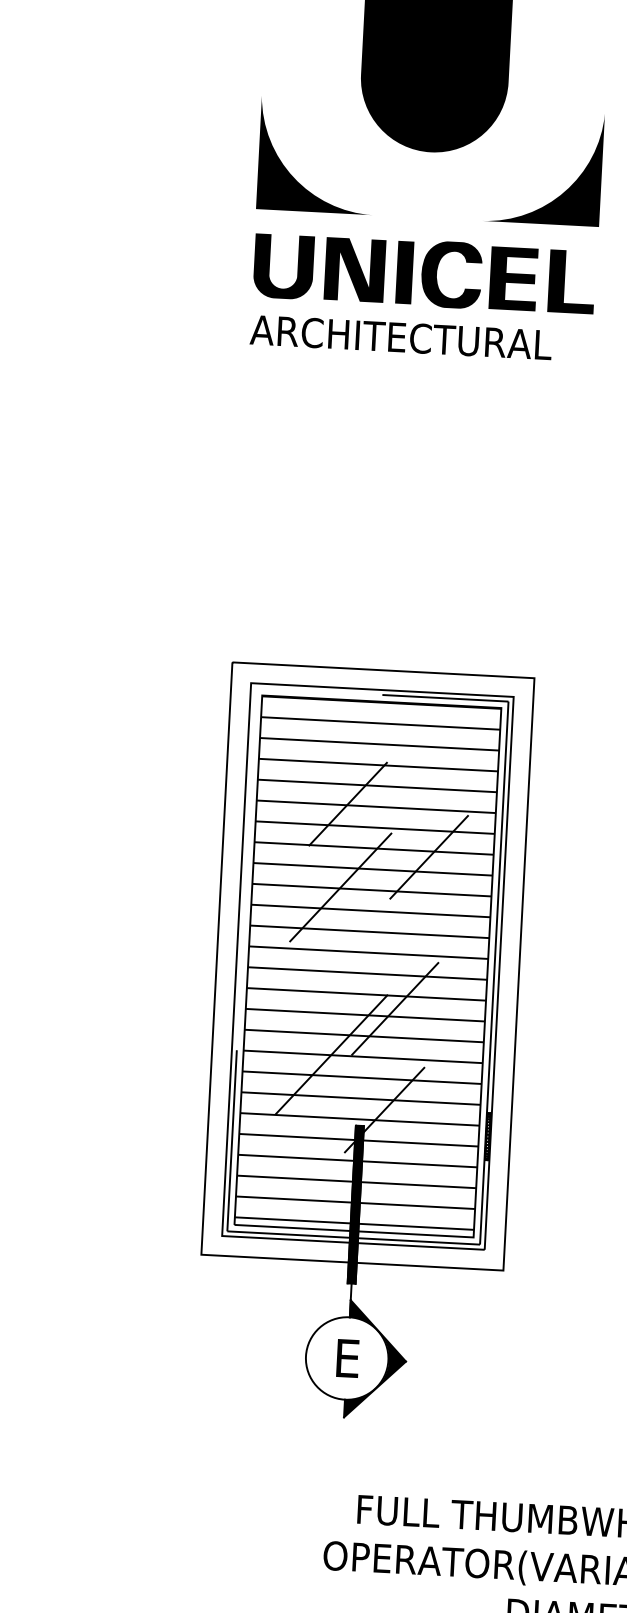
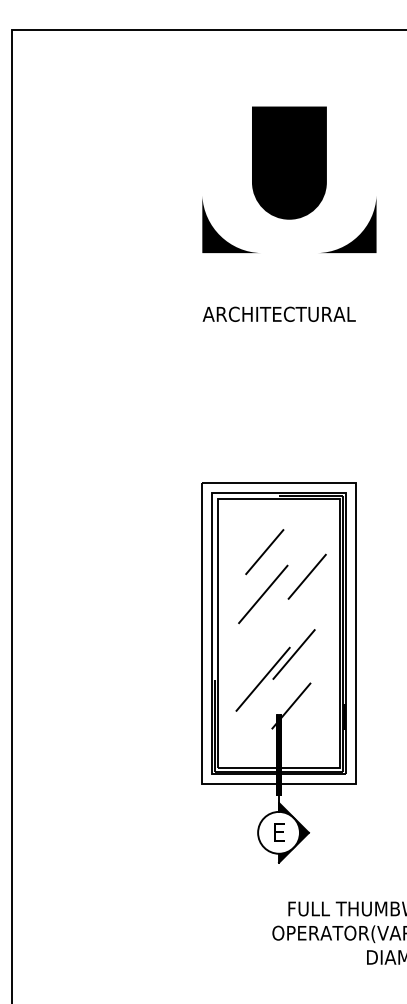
part: (422, 273) -> (288, 281), removed
hatch: (366, 961) -> (278, 631), removed

